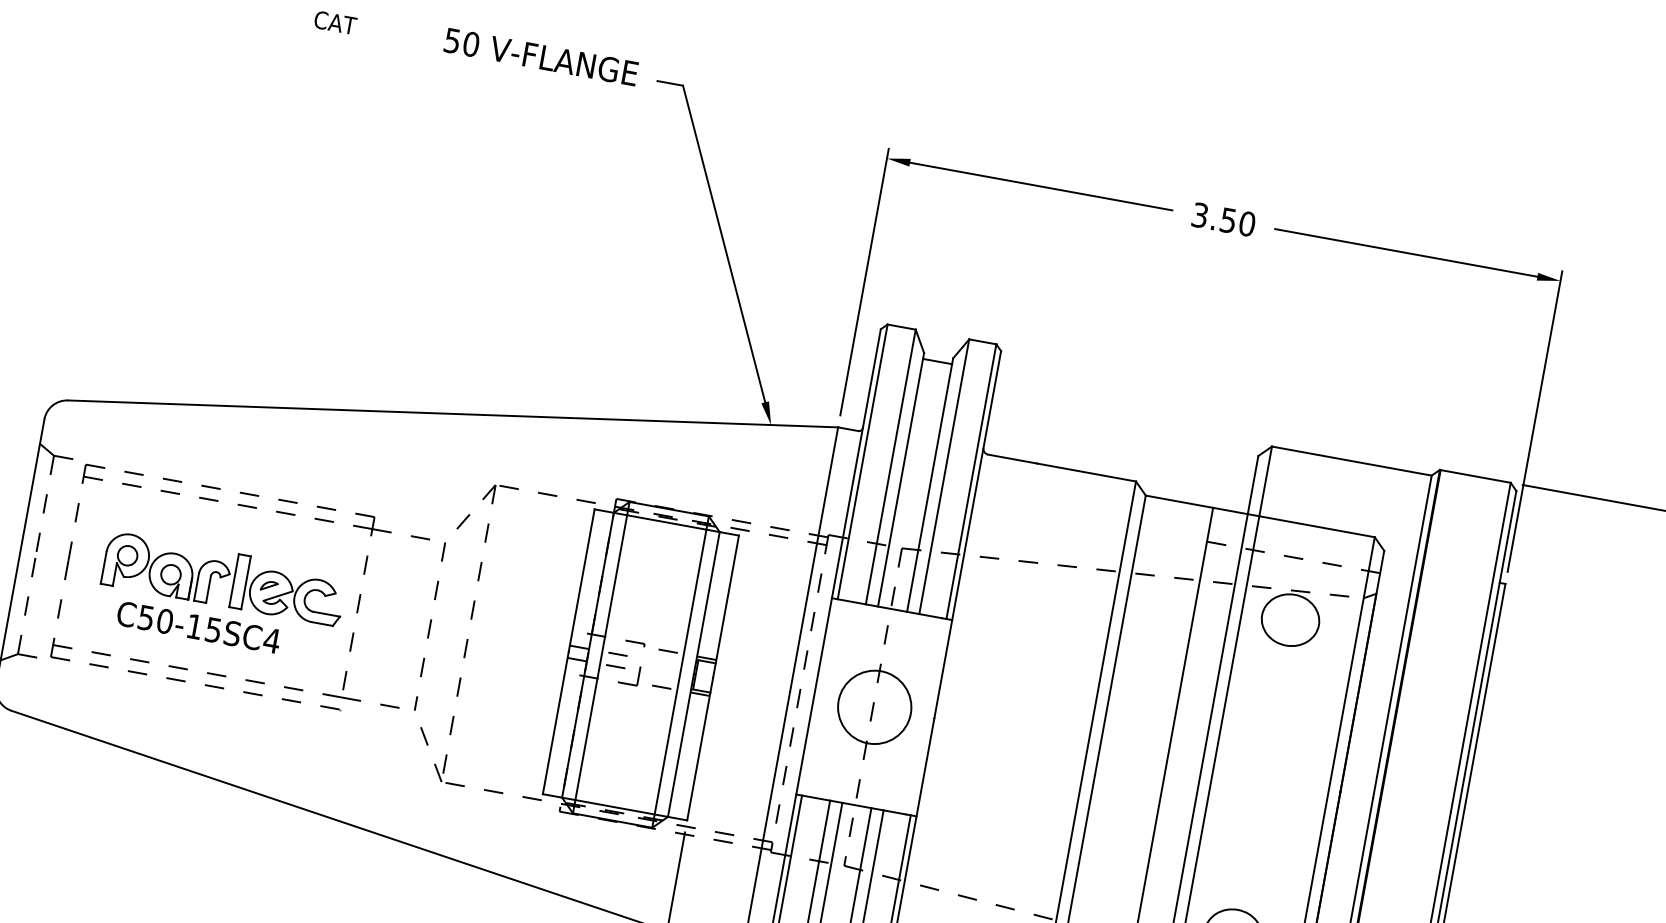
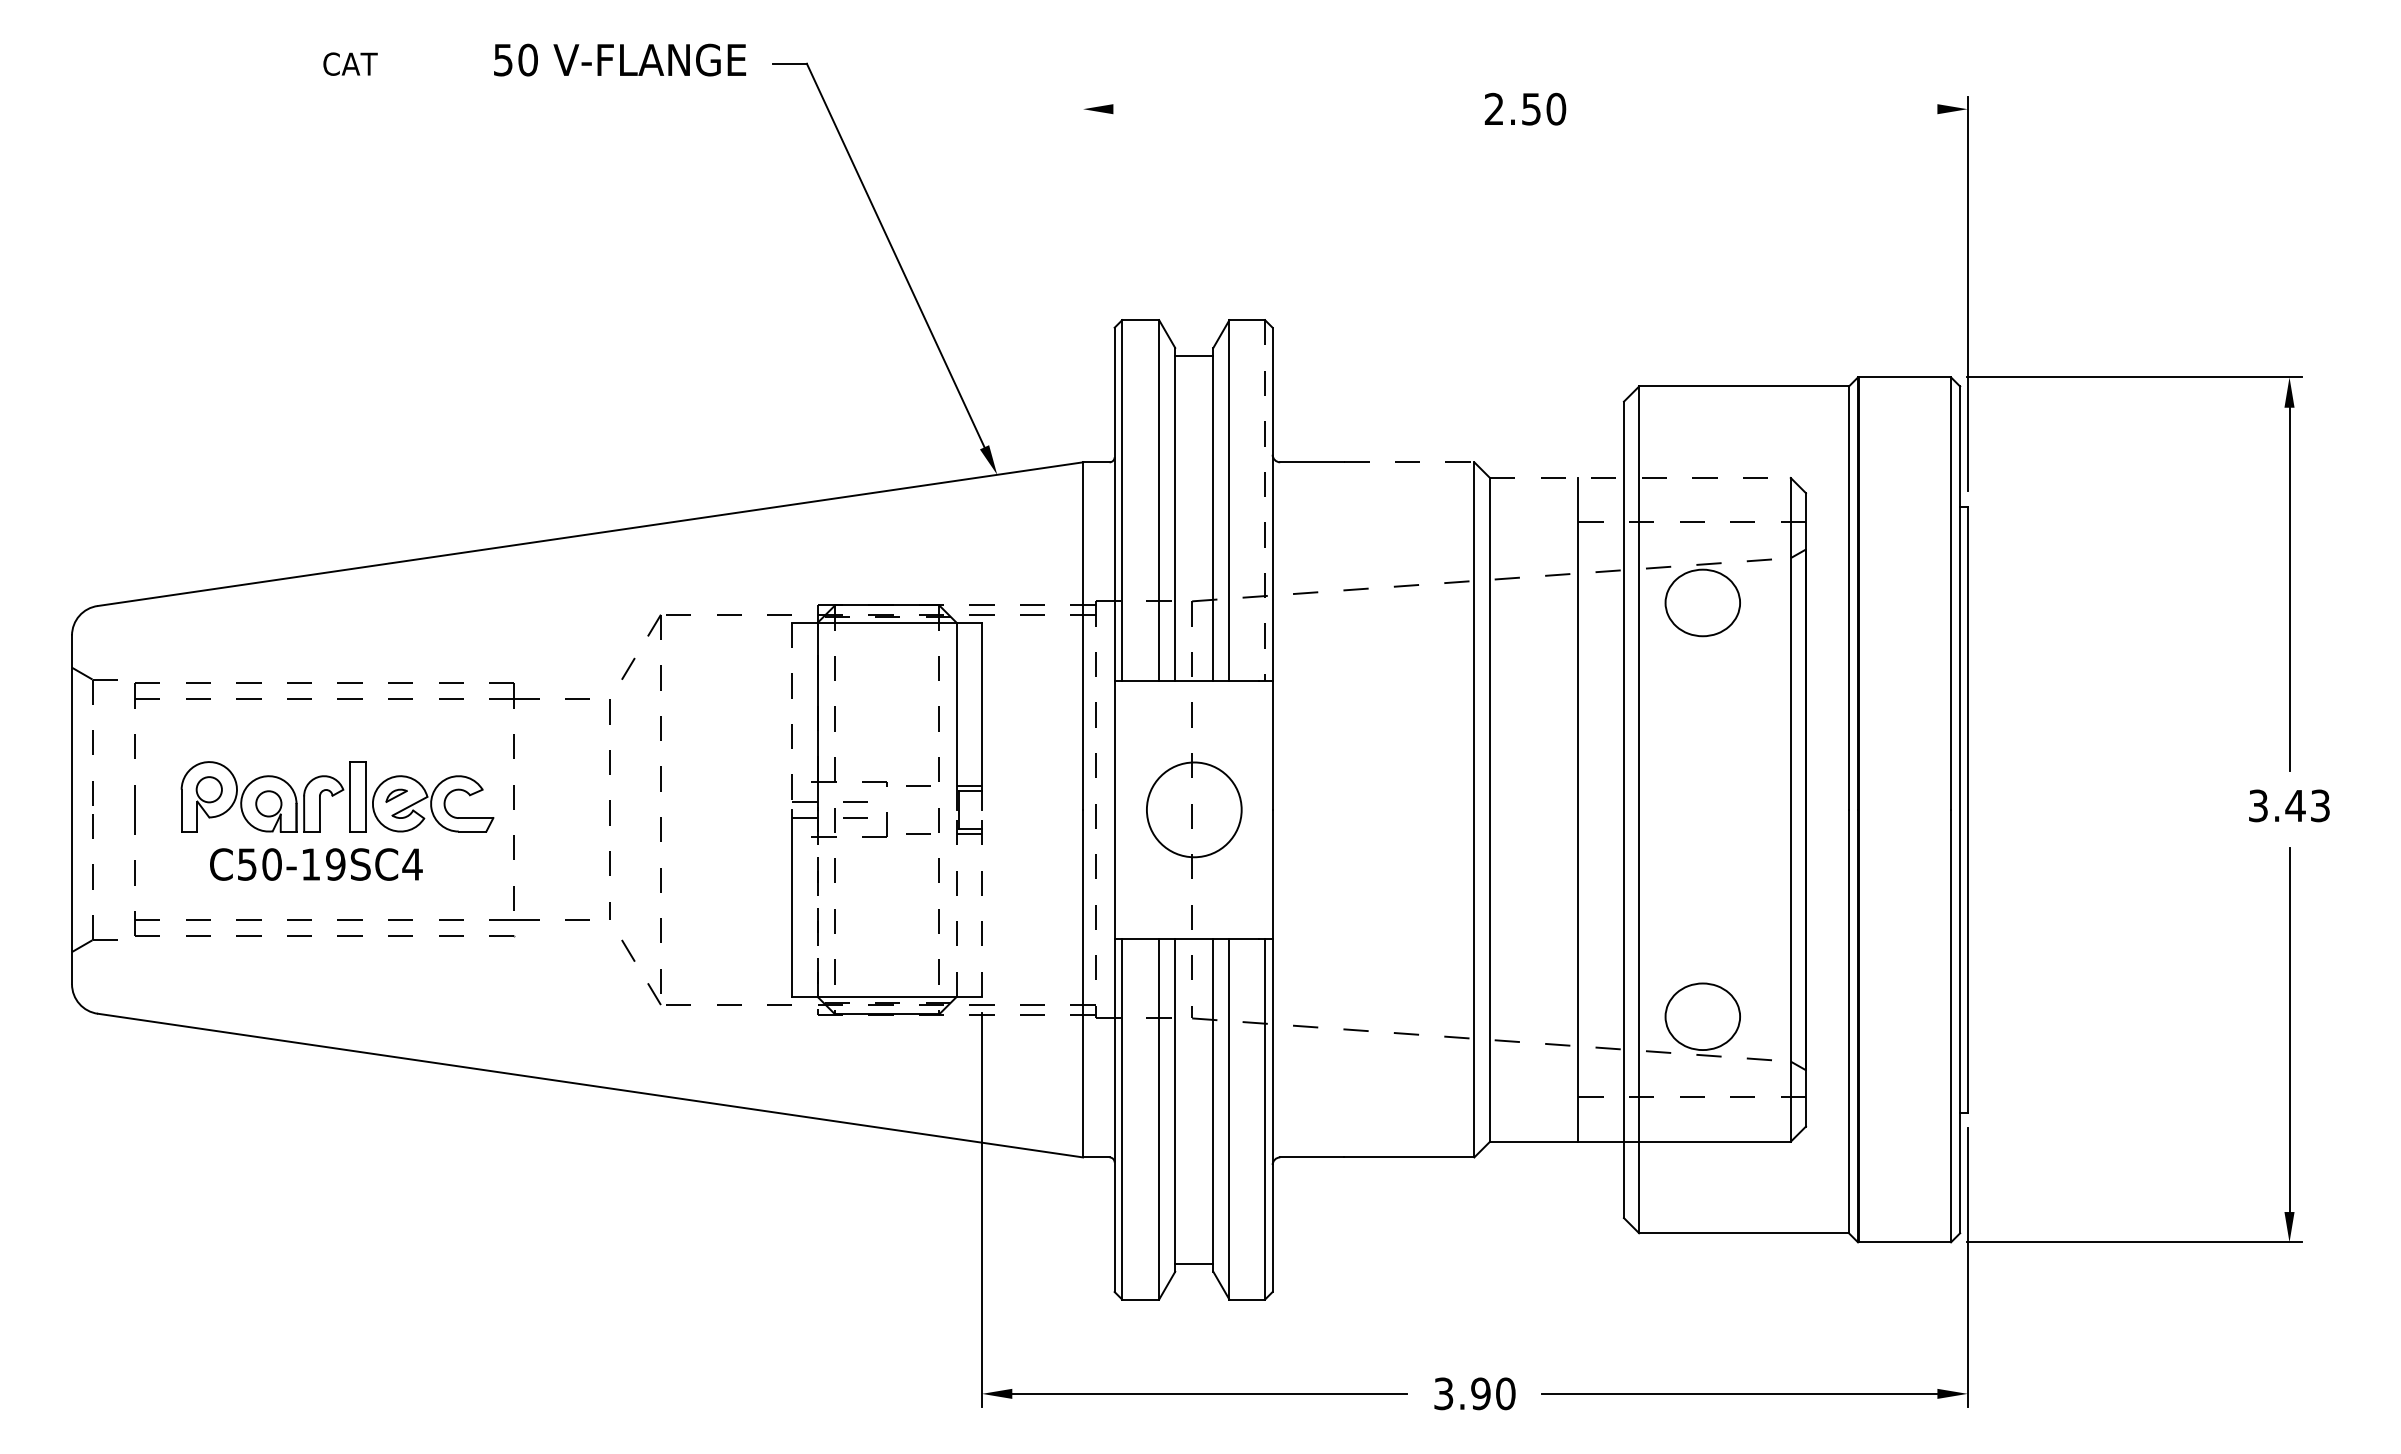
line: (1041, 186) -> (1285, 109), removed
text: (1199, 215) -> (1493, 109), 3.50 -> 2.50
line: (1405, 253) -> (1764, 109), removed
line: (864, 282) -> (1083, 271), removed
line: (1086, 472) -> (1409, 462), solid -> dashed
line: (971, 482) -> (1265, 501), solid -> dashed
line: (1260, 516) -> (1640, 478), solid -> dashed
line: (581, 580) -> (792, 716), solid -> dashed
text: (213, 630) -> (335, 864), C50-15SC4 -> C50-19SC4
line: (601, 658) -> (835, 810), solid -> dashed
line: (680, 672) -> (939, 810), solid -> dashed
line: (574, 726) -> (817, 903), solid -> dashed
line: (680, 745) -> (956, 903), solid -> dashed
line: (699, 749) -> (981, 903), solid -> dashed

